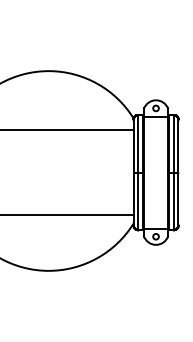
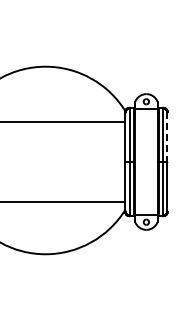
line: (178, 146) -> (167, 137), solid -> dashed

